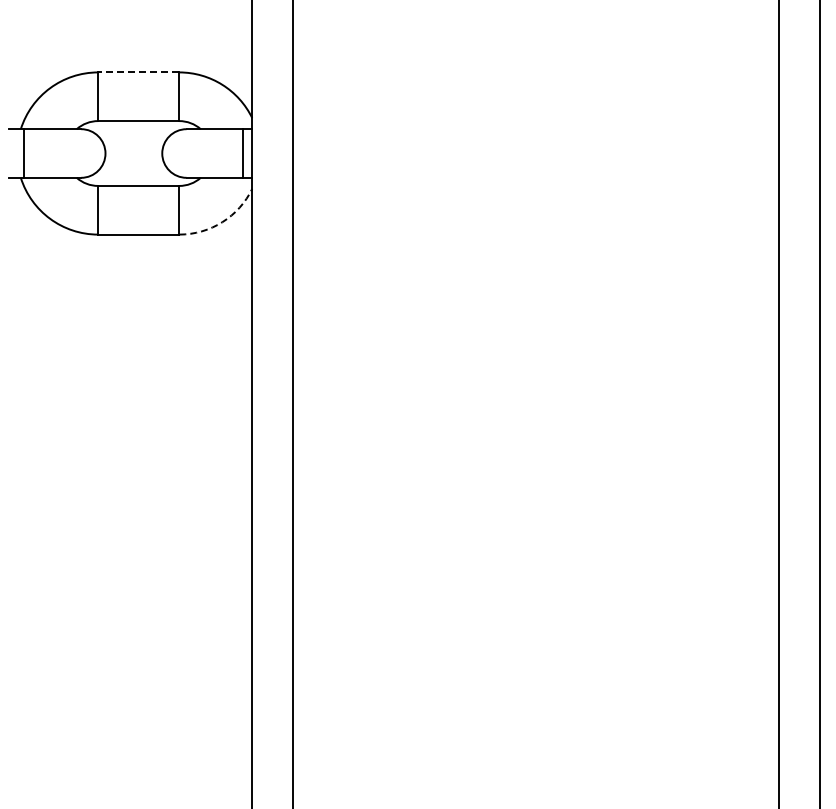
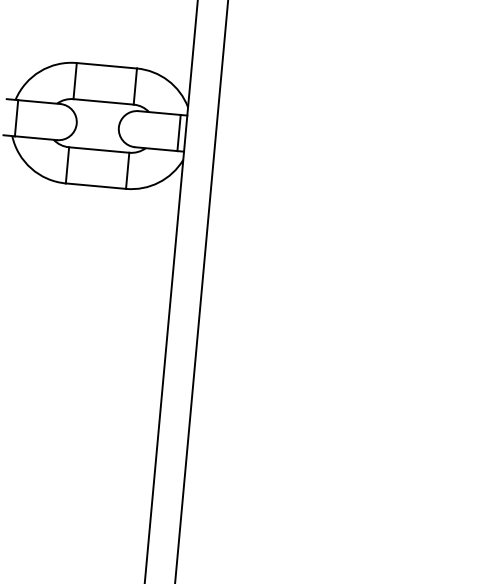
line: (138, 72) -> (106, 65), dashed -> solid
arc: (222, 222) -> (158, 182), dashed -> solid

